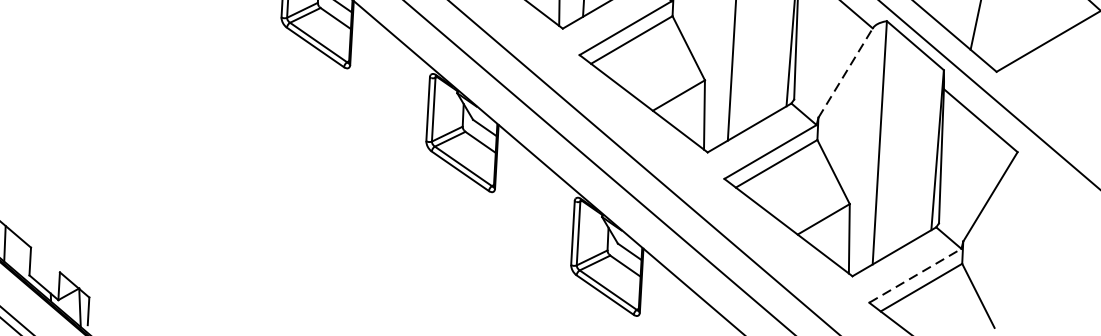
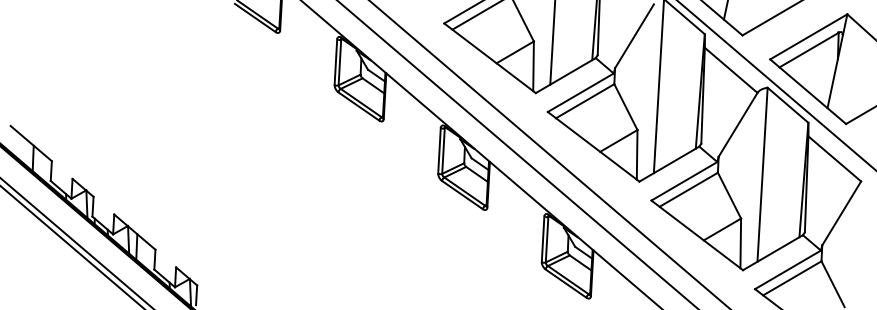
line: (846, 72) -> (738, 124), dashed -> solid
line: (916, 275) -> (788, 269), dashed -> solid

